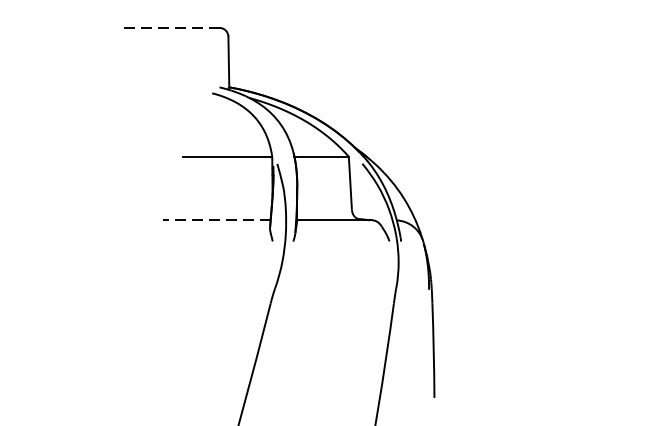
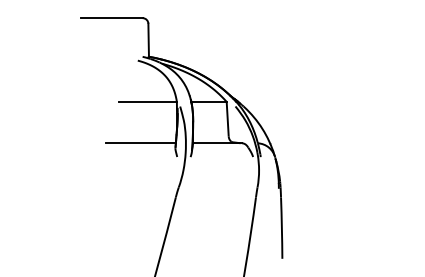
line: (171, 28) -> (111, 18), dashed -> solid
line: (217, 220) -> (141, 143), dashed -> solid

